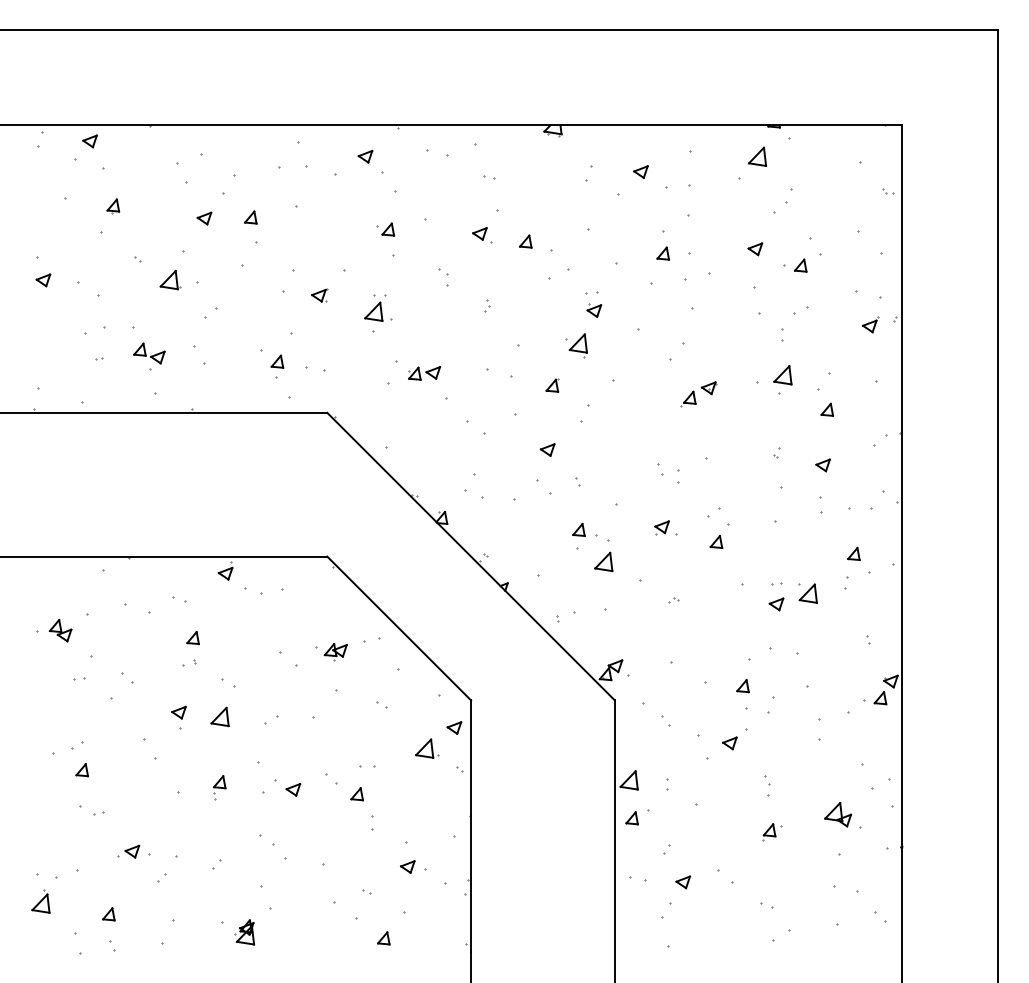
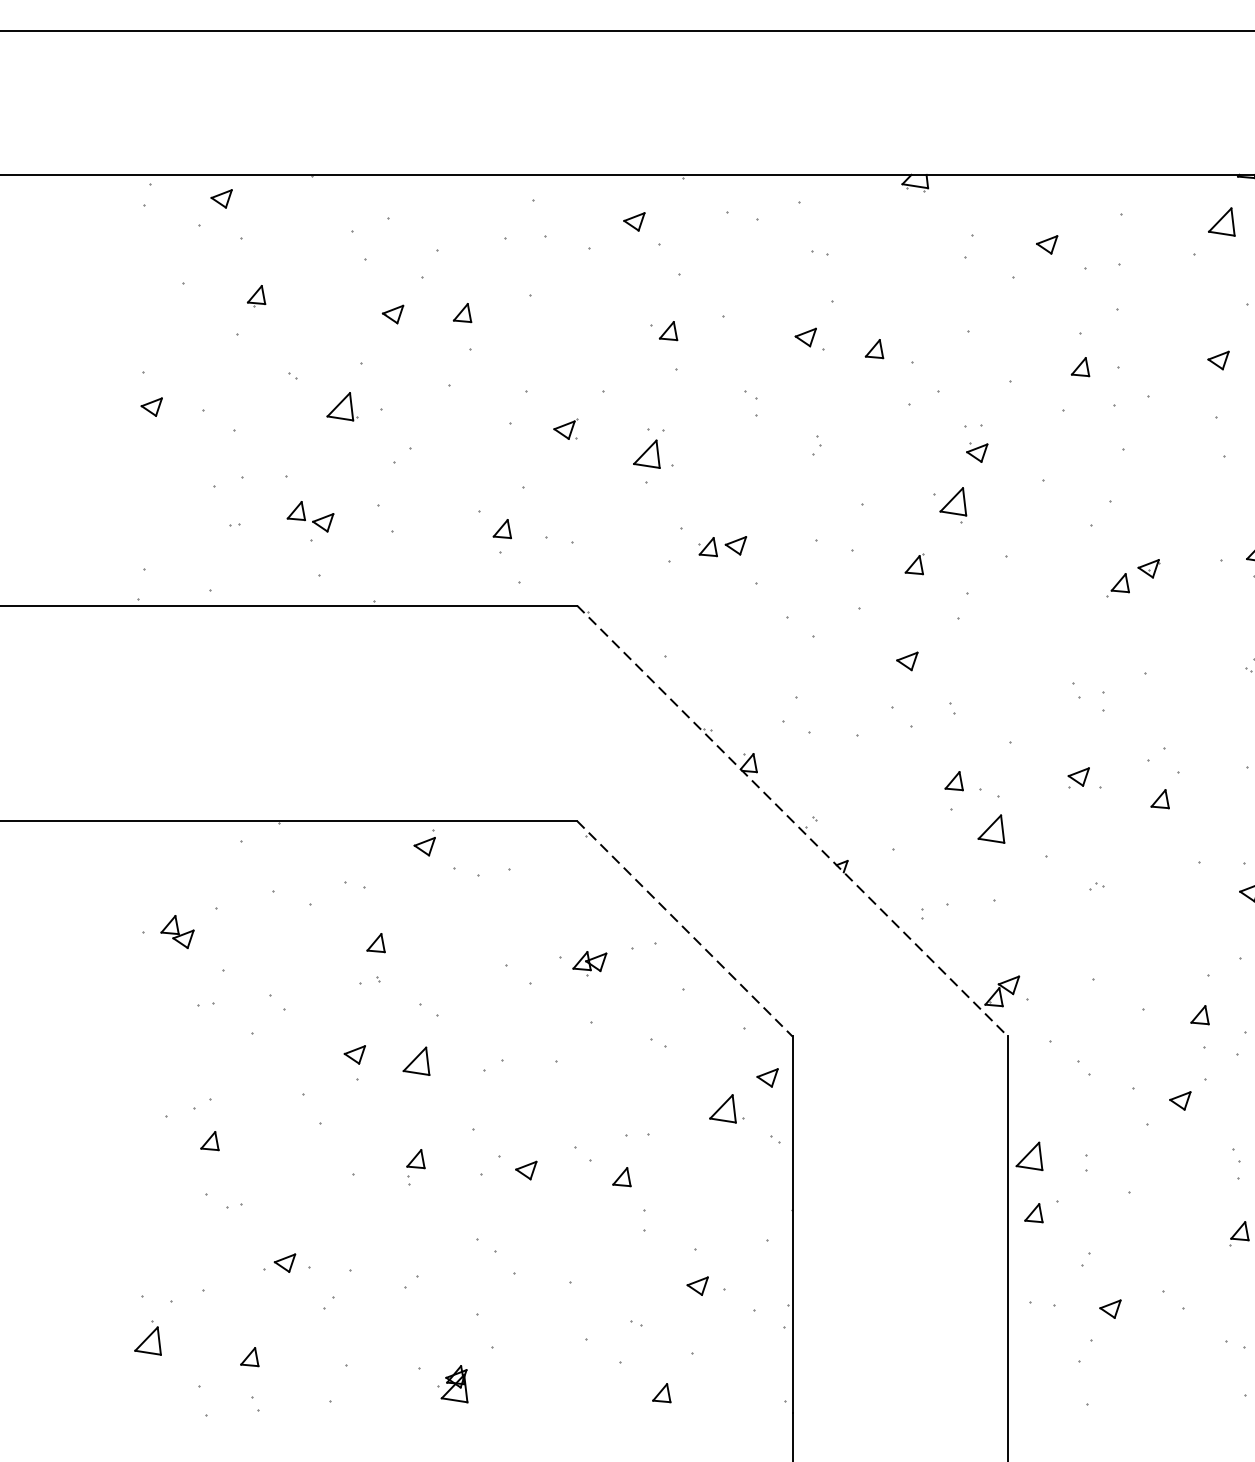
line: (471, 556) -> (793, 820), solid -> dashed
line: (399, 628) -> (685, 928), solid -> dashed

